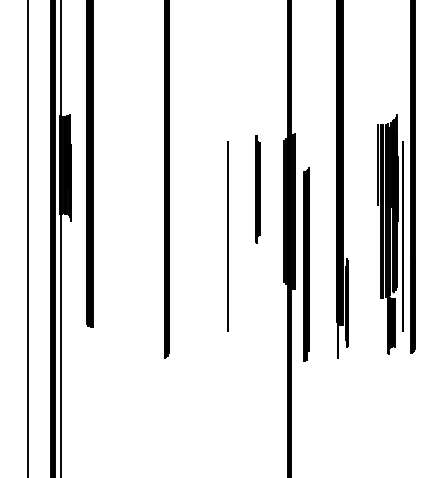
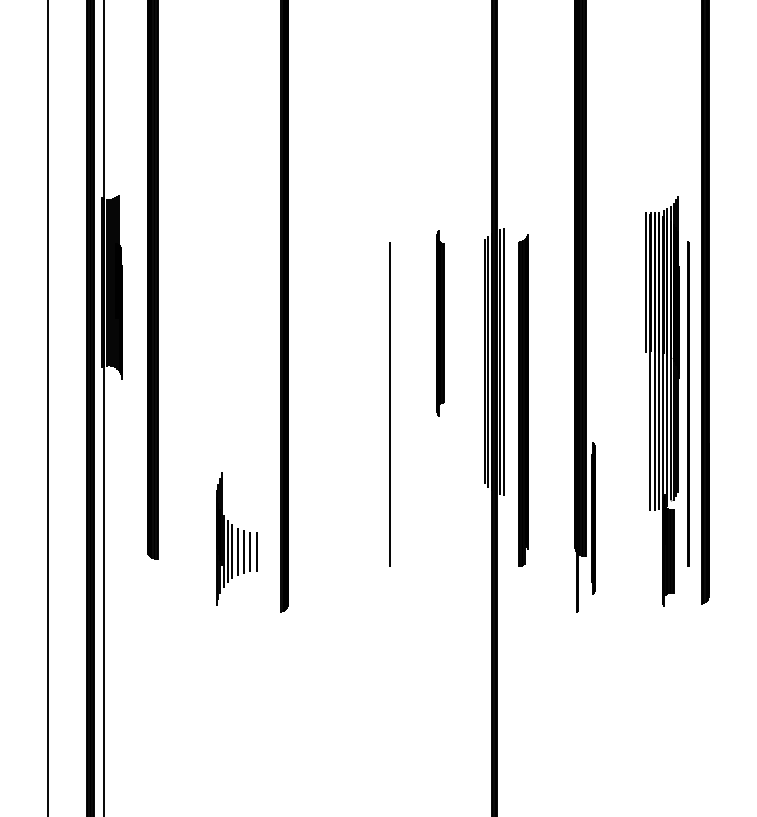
part: (306, 264) -> (523, 400), moved
part: (138, 314) -> (236, 537), added

